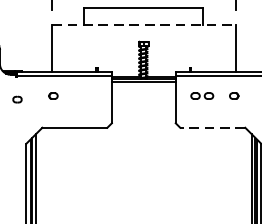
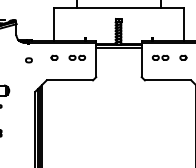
line: (144, 25) -> (119, 7), dashed -> solid
part: (84, 95) -> (76, 57), added
line: (211, 127) -> (167, 80), dashed -> solid

